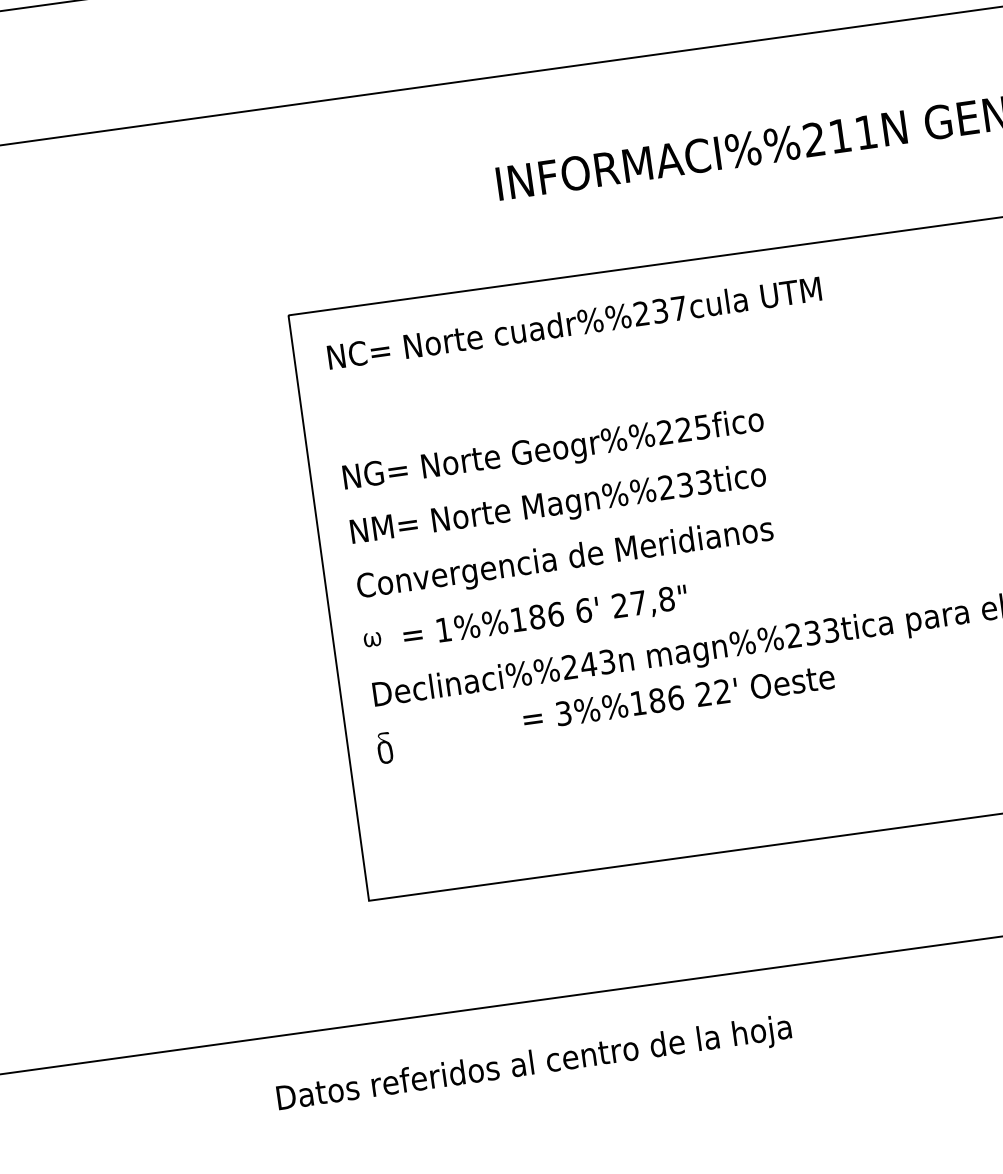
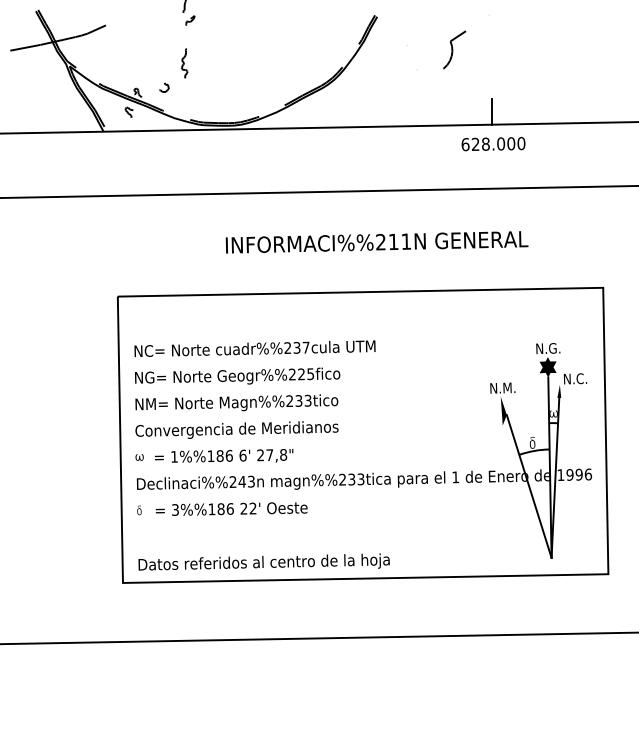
text: (573, 322) -> (254, 348), moved
text: (678, 696) -> (231, 508), moved
part: (385, 748) -> (139, 510), size x0.62
text: (532, 1061) -> (263, 561), moved

